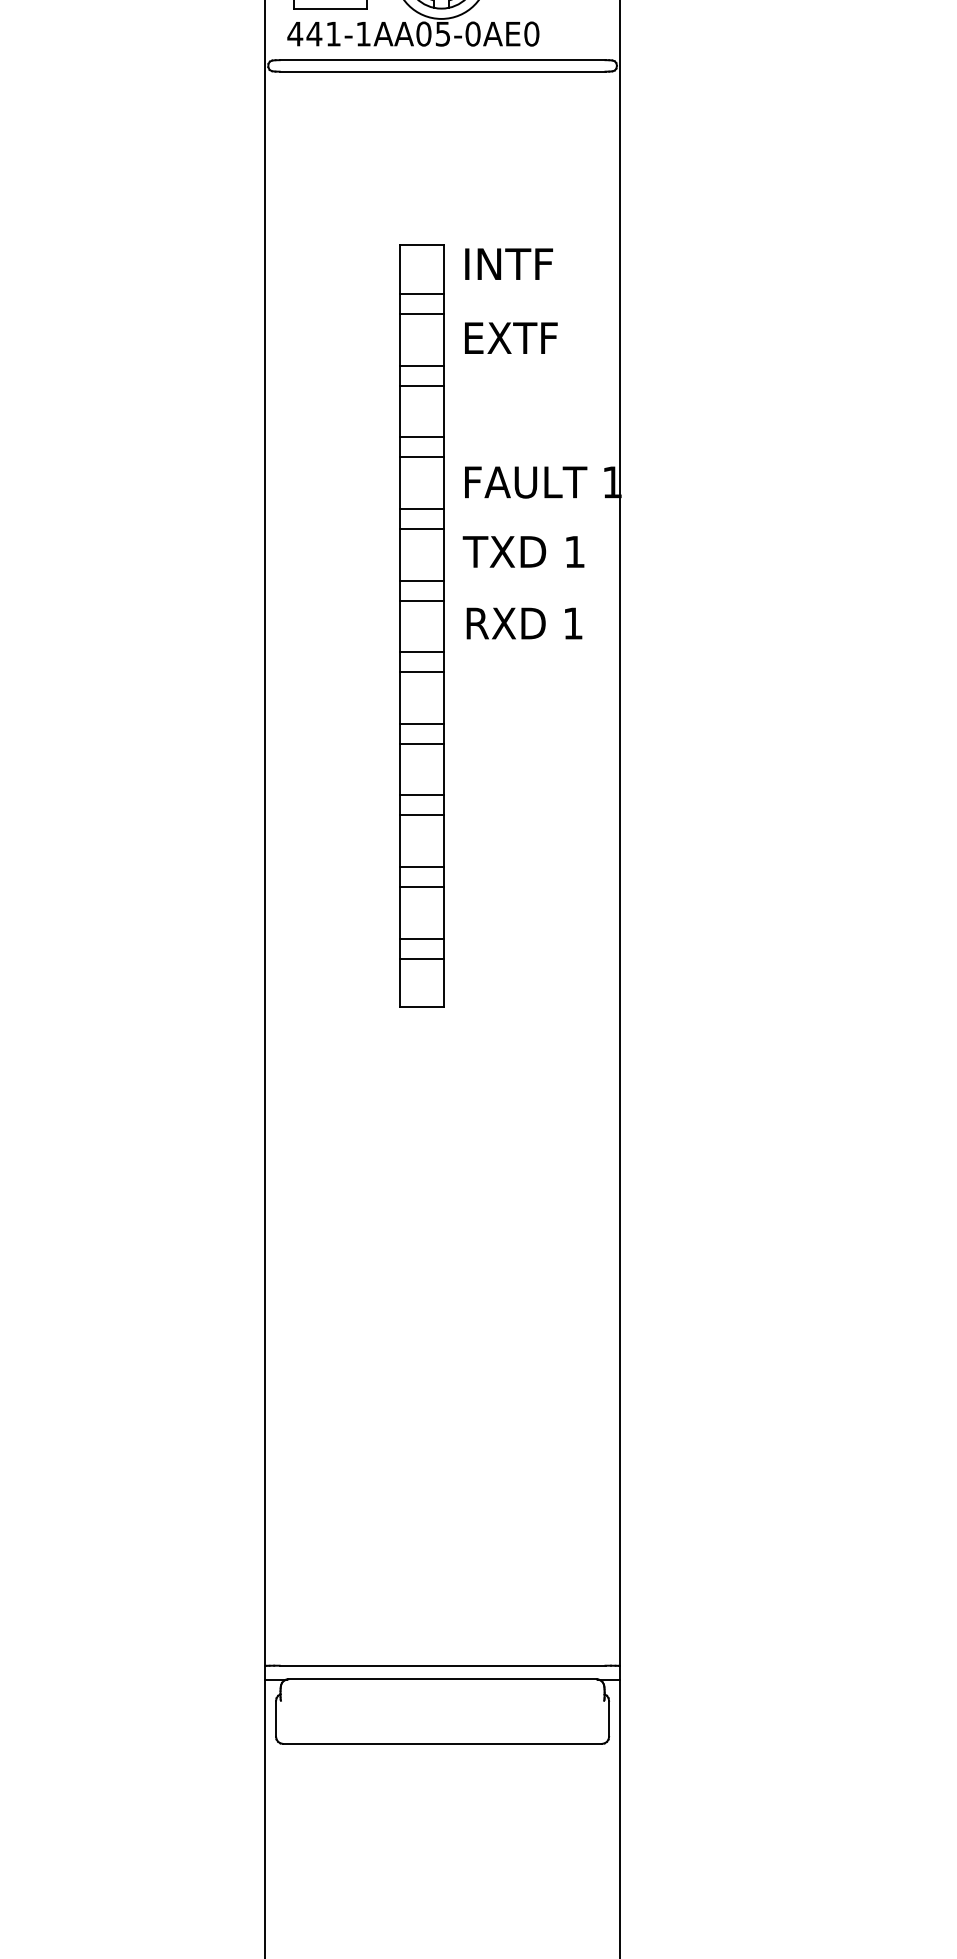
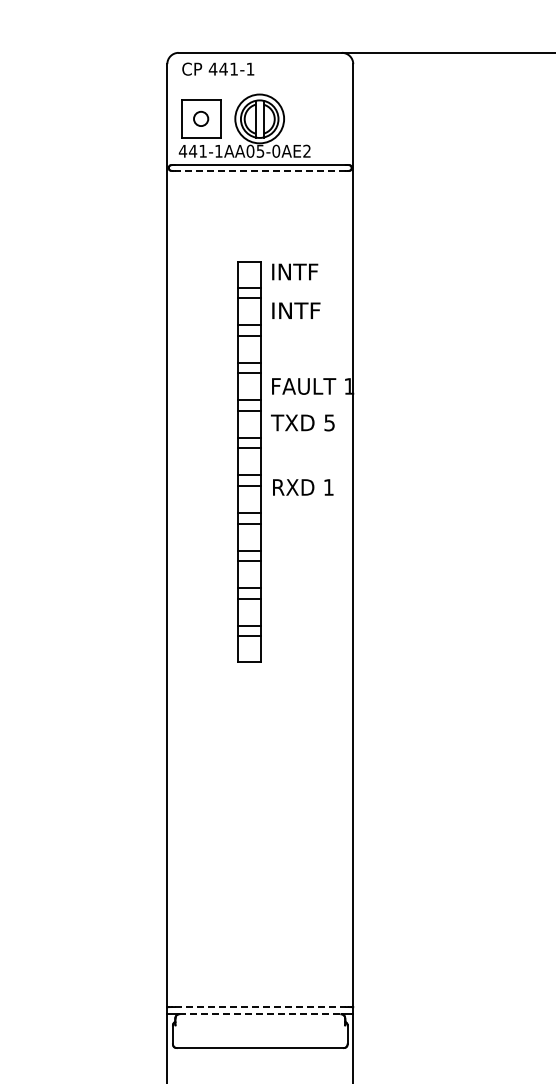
text: (530, 32) -> (306, 150), 441-1AA05-0AE0 -> 441-1AA05-0AE2
line: (441, 72) -> (259, 171), solid -> dashed
text: (511, 337) -> (296, 310), EXTF -> INTF
text: (574, 551) -> (329, 422), 1 -> 5
text: (524, 623) -> (303, 487), moved
line: (442, 1666) -> (260, 1007), solid -> dashed
line: (442, 1679) -> (260, 1014), solid -> dashed

